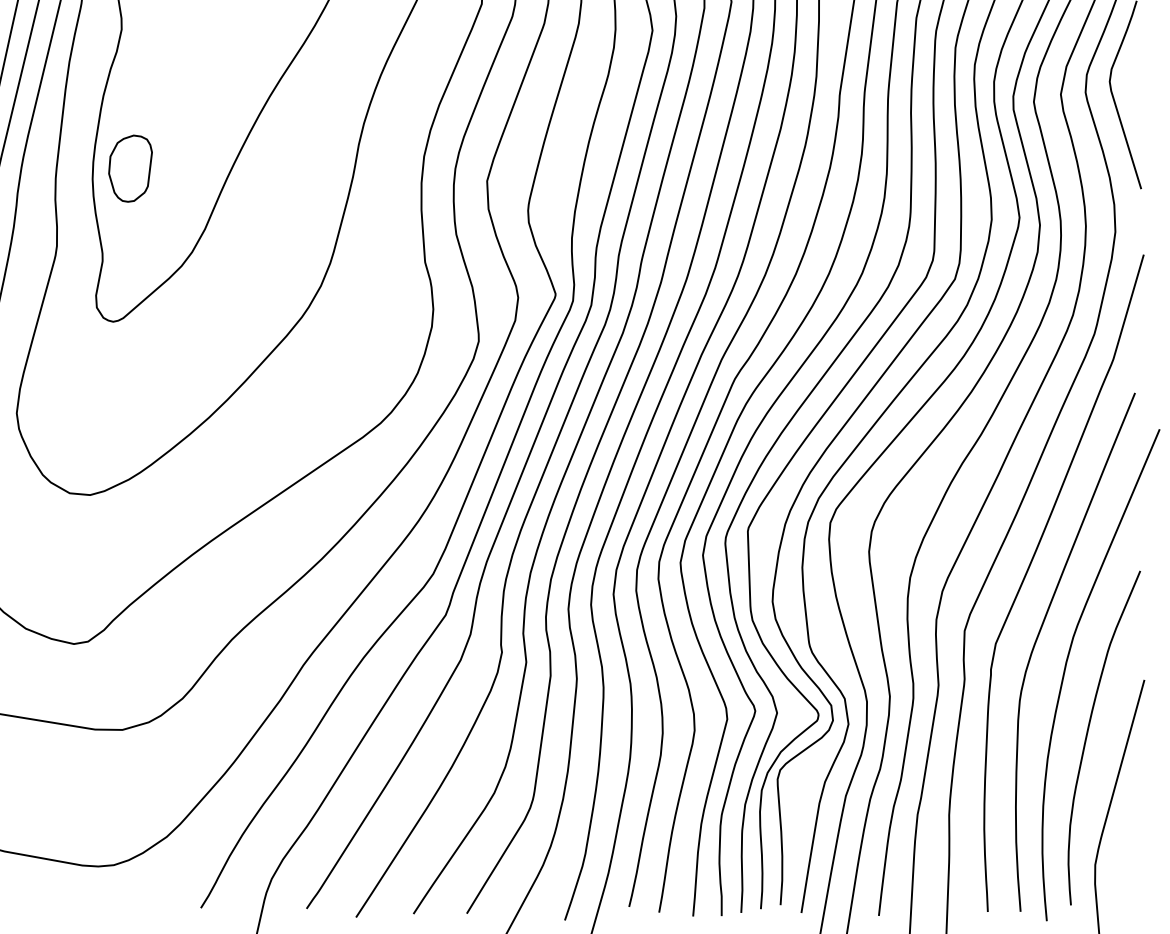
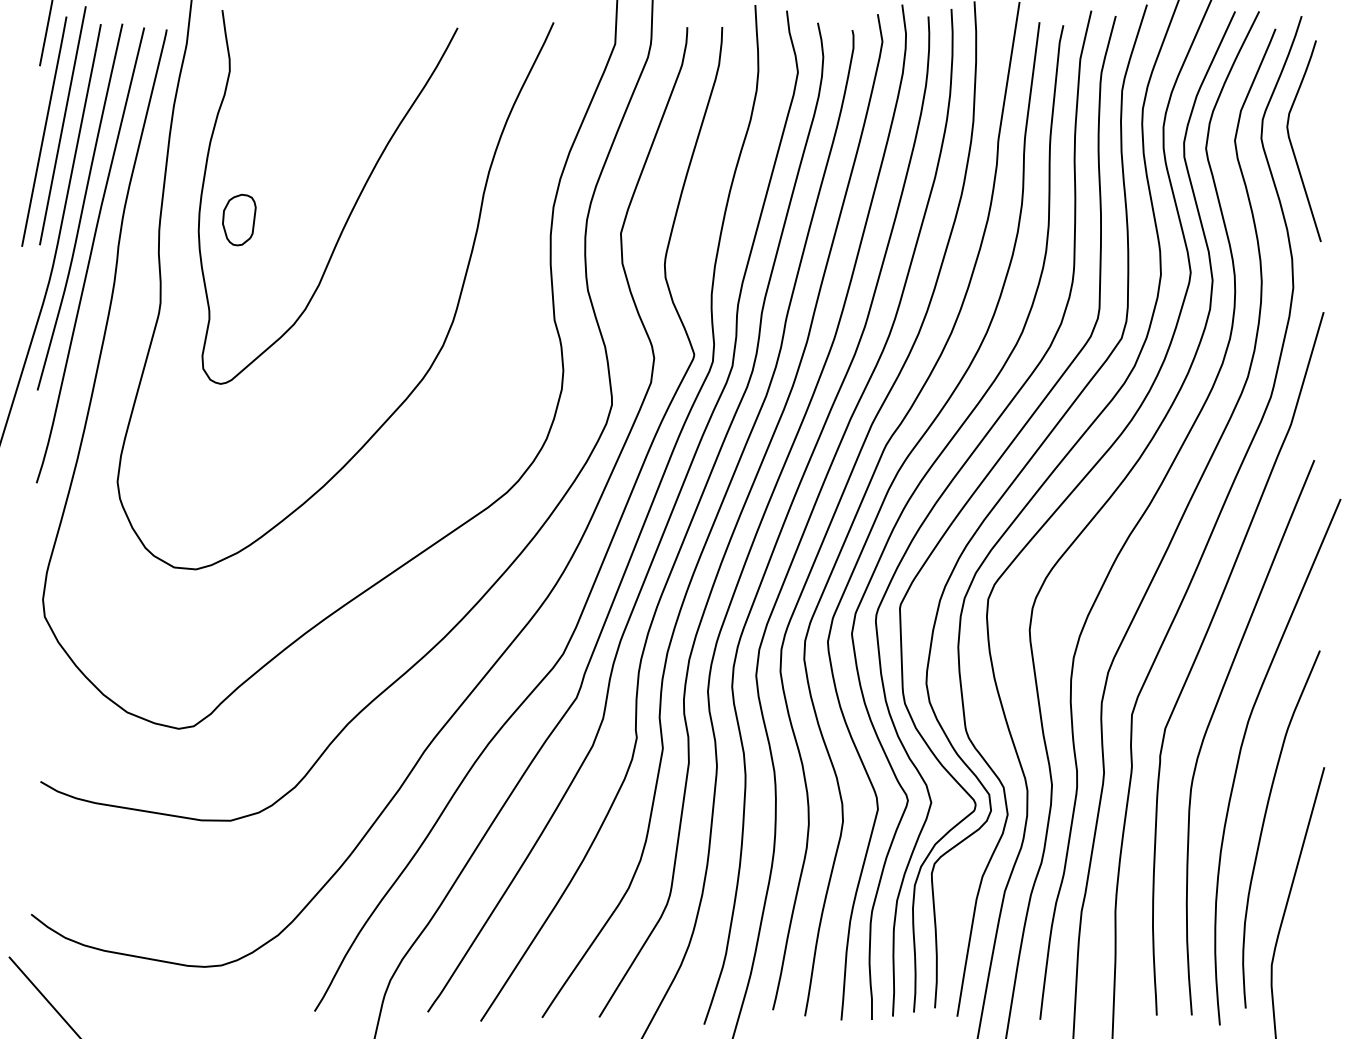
part: (130, 168) -> (239, 219), size x0.71

